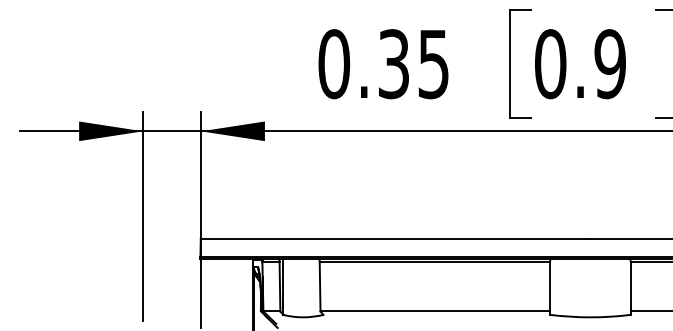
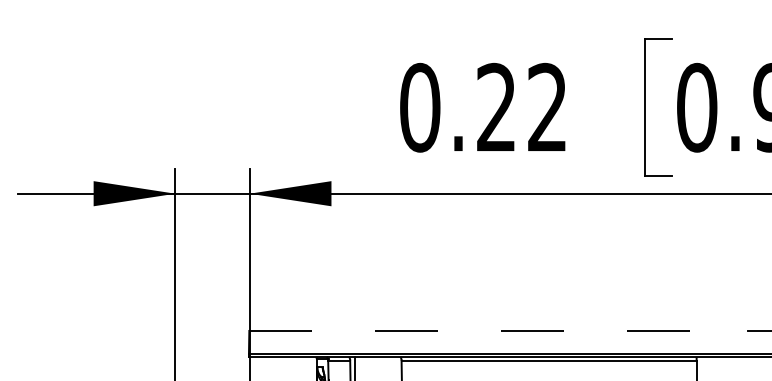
text: (413, 64) -> (521, 108), 0.35 -> 0.22
line: (395, 238) -> (498, 330), solid -> dashed

